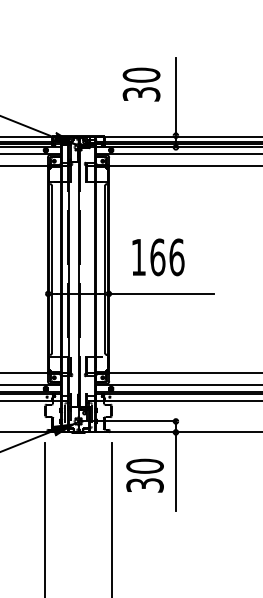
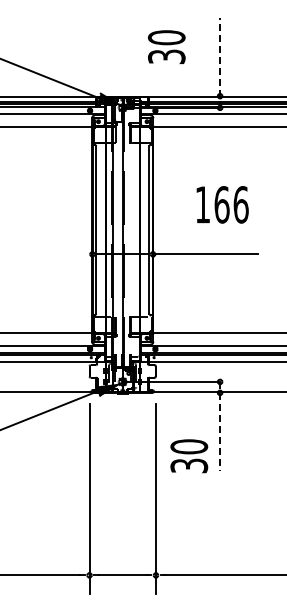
text: (141, 84) -> (166, 46), moved
line: (176, 103) -> (220, 63), solid -> dashed
text: (158, 257) -> (222, 204), moved
line: (176, 466) -> (220, 426), solid -> dashed
text: (145, 476) -> (189, 456), moved

